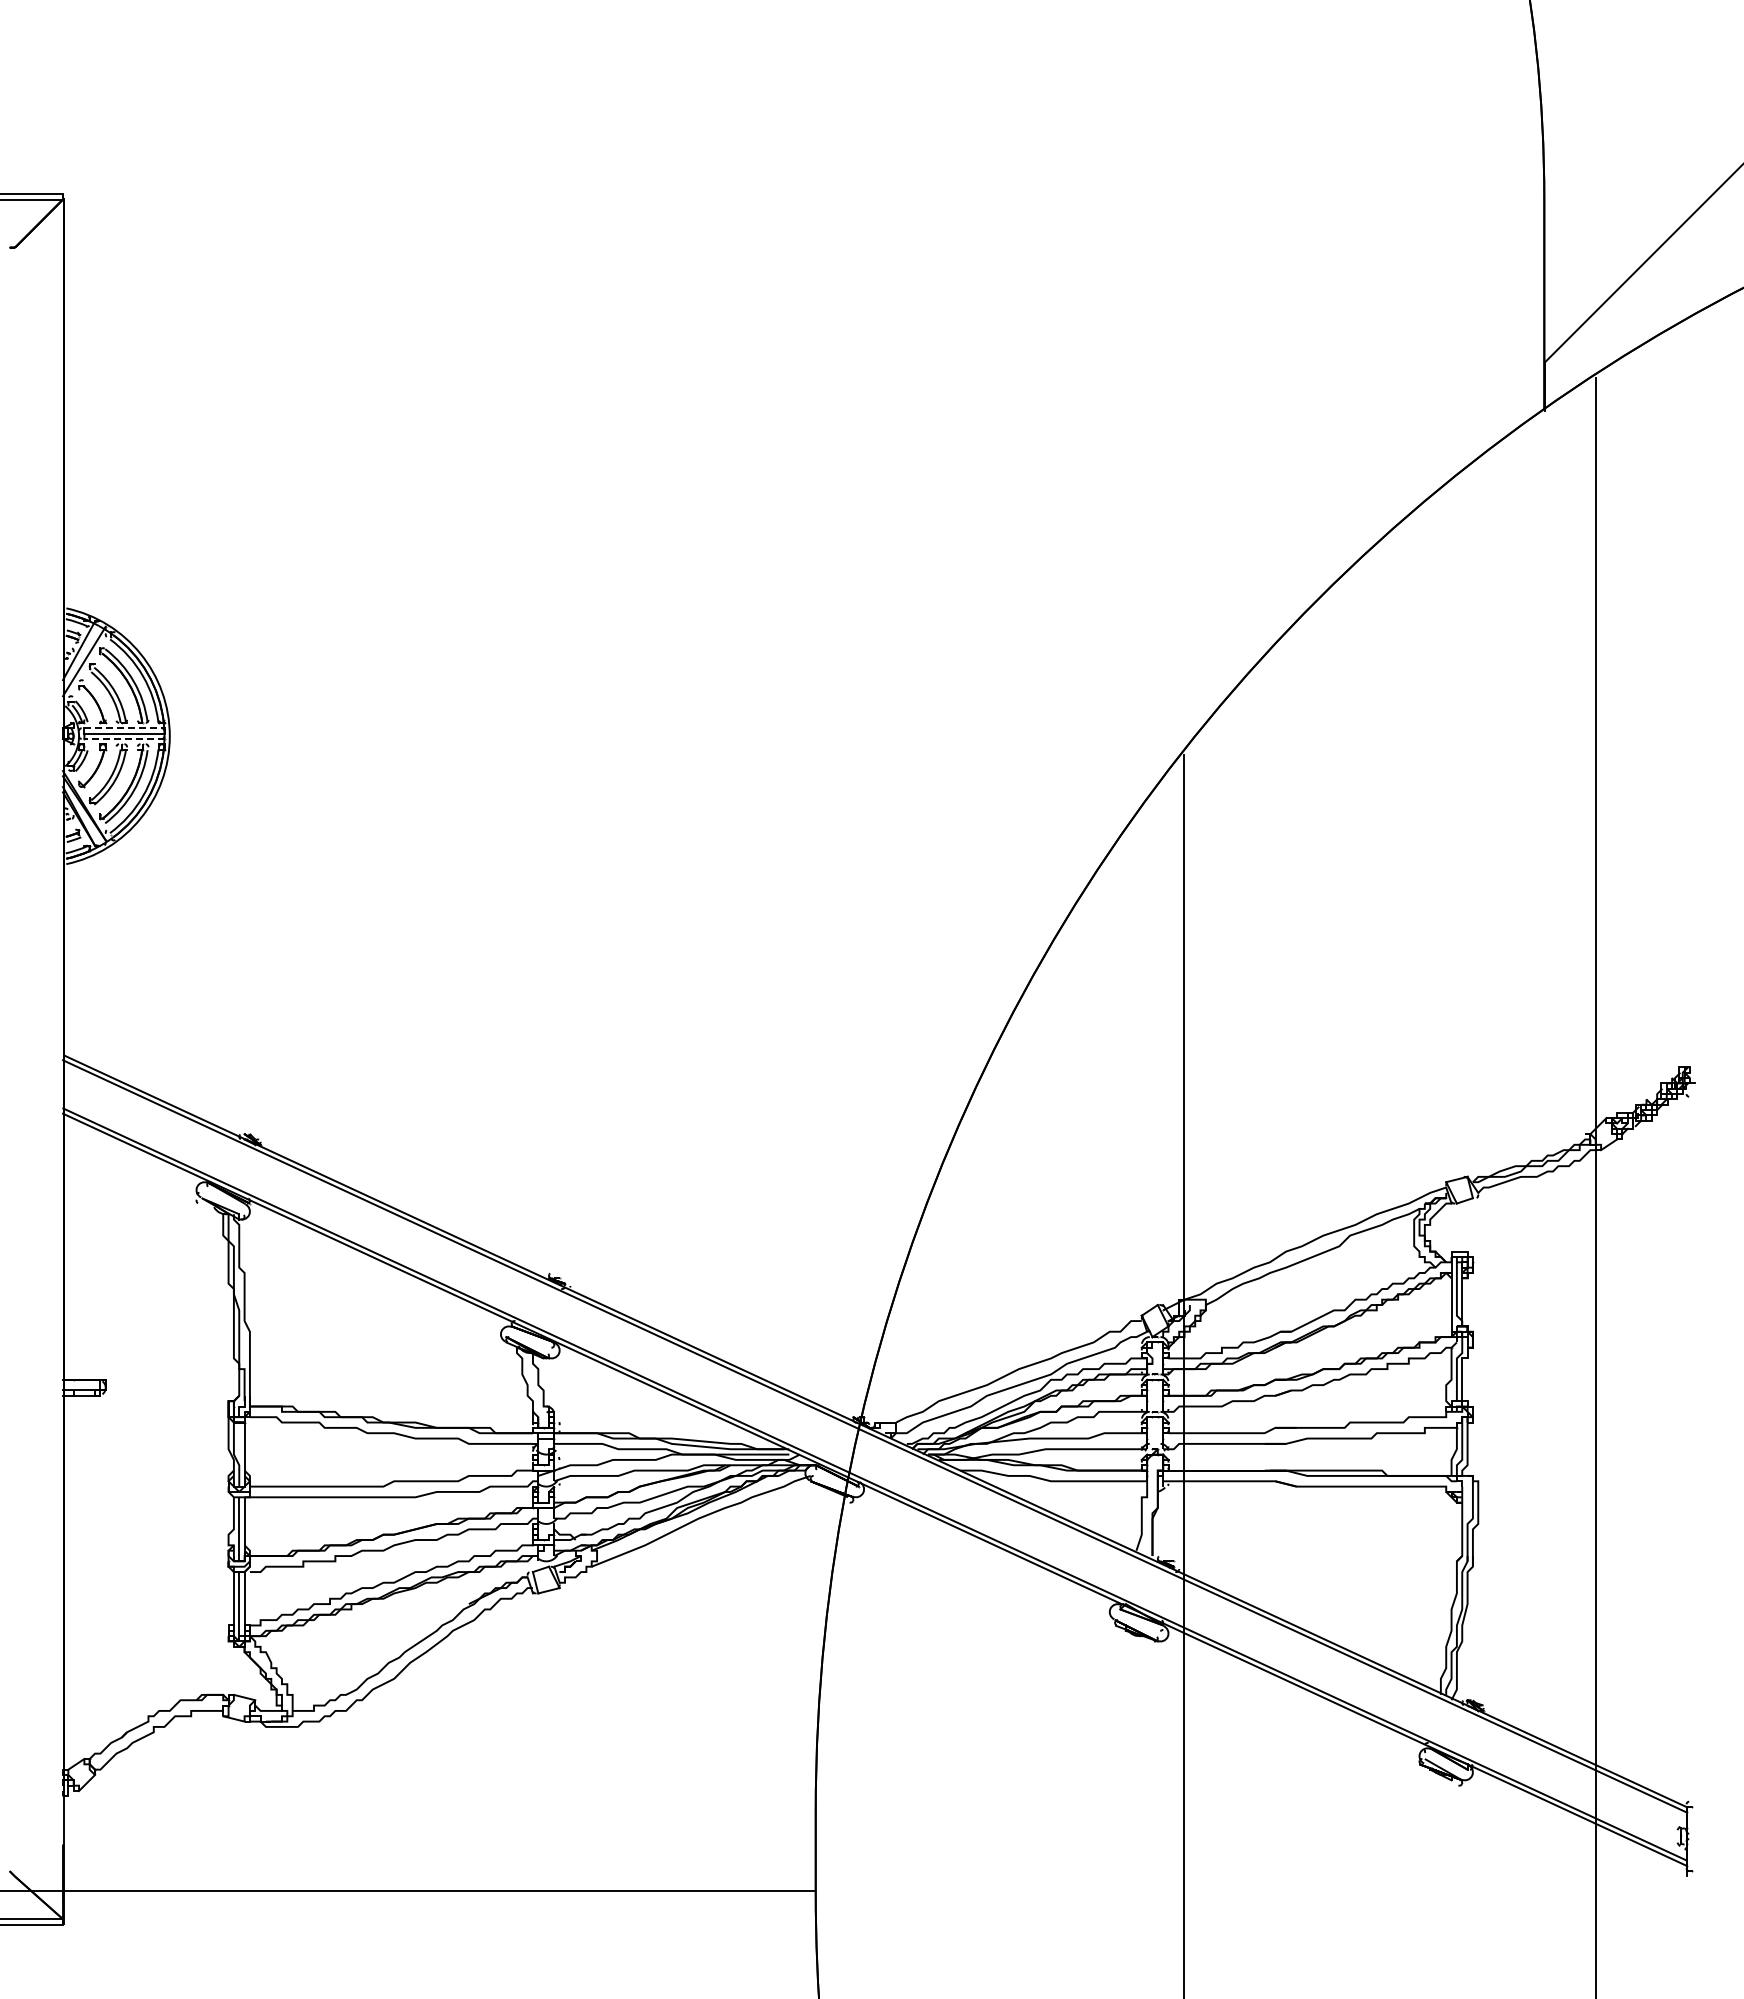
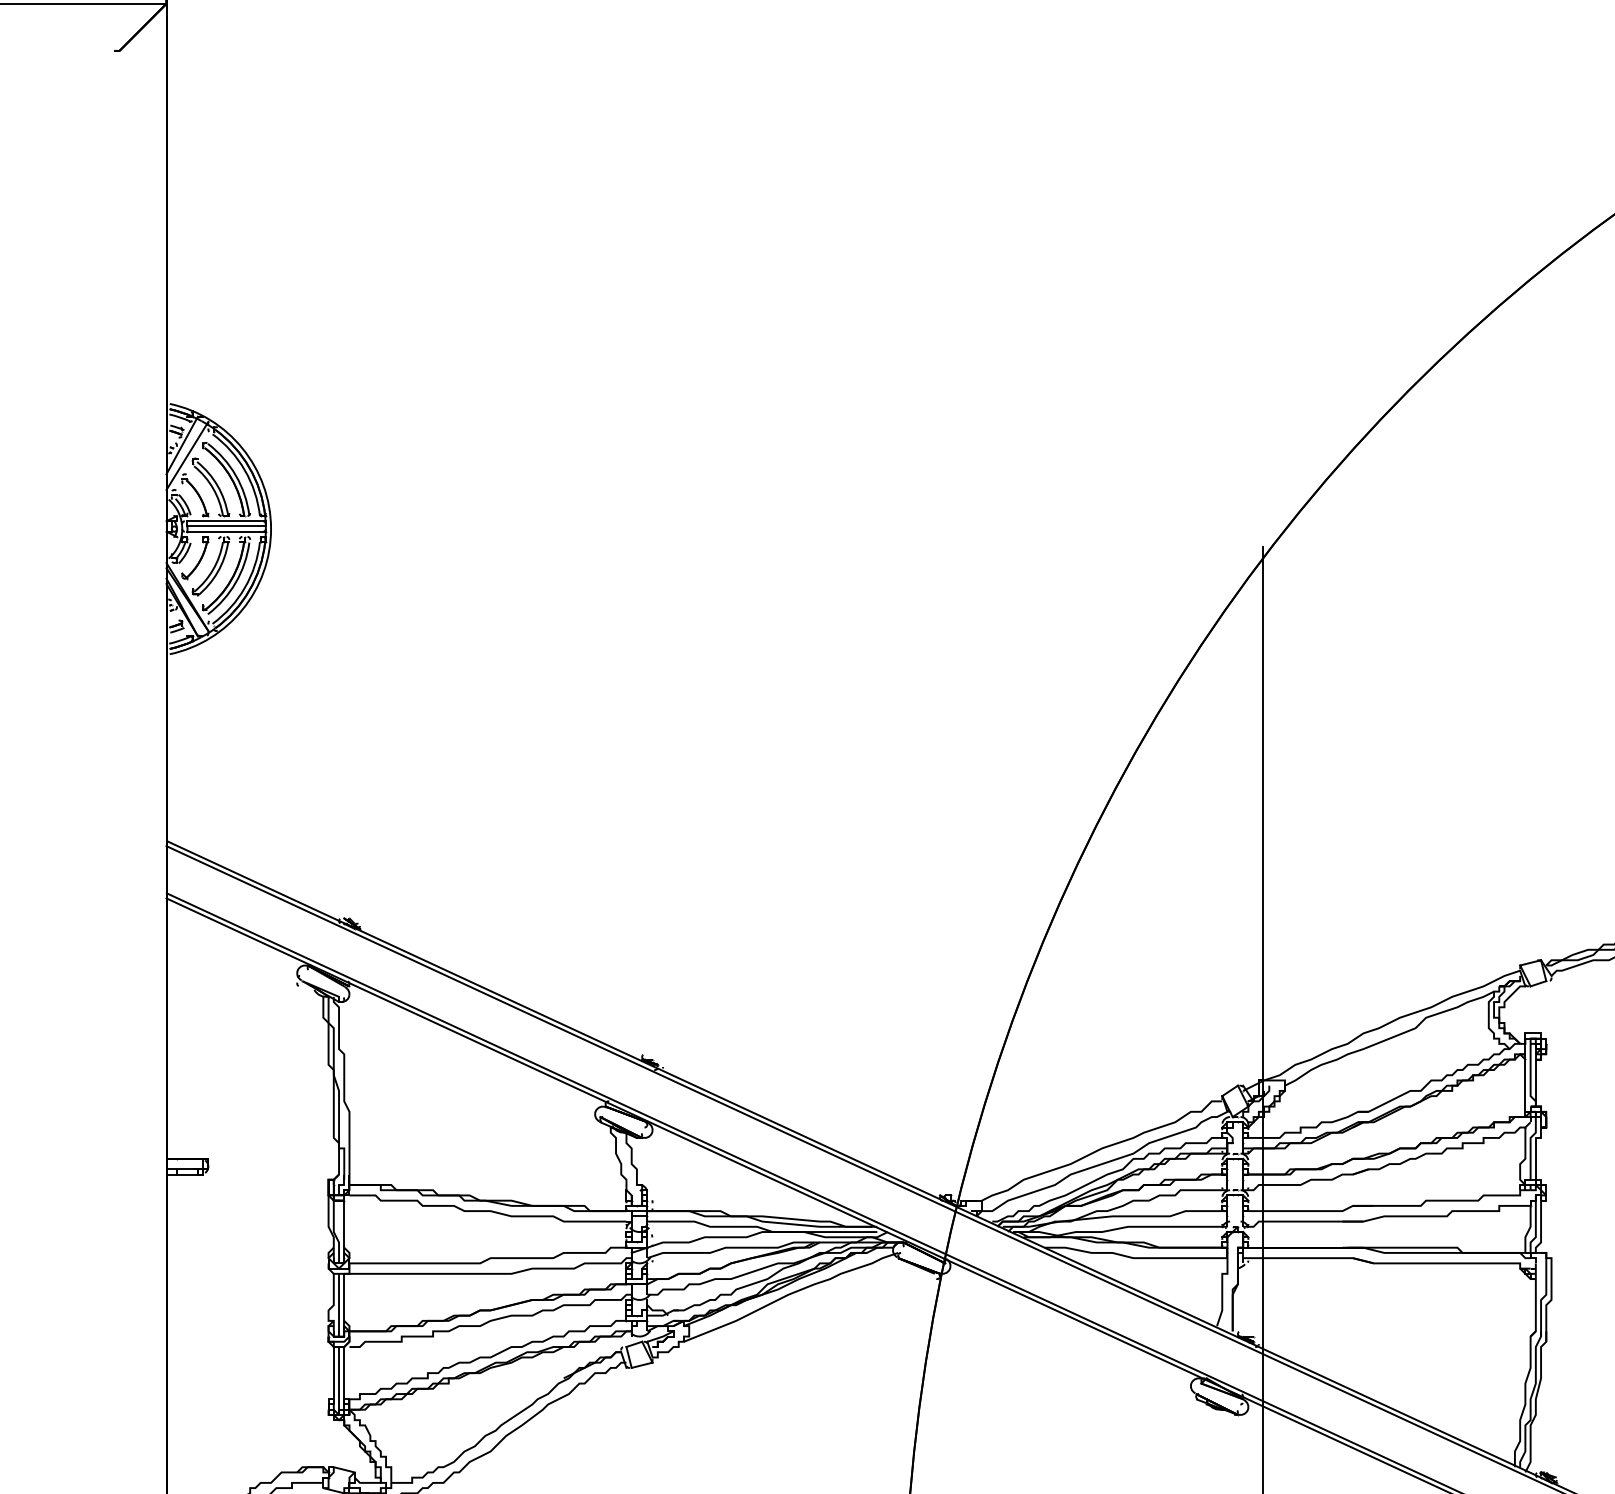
line: (124, 728) -> (226, 521), dashed -> solid
line: (123, 738) -> (225, 531), dashed -> solid

